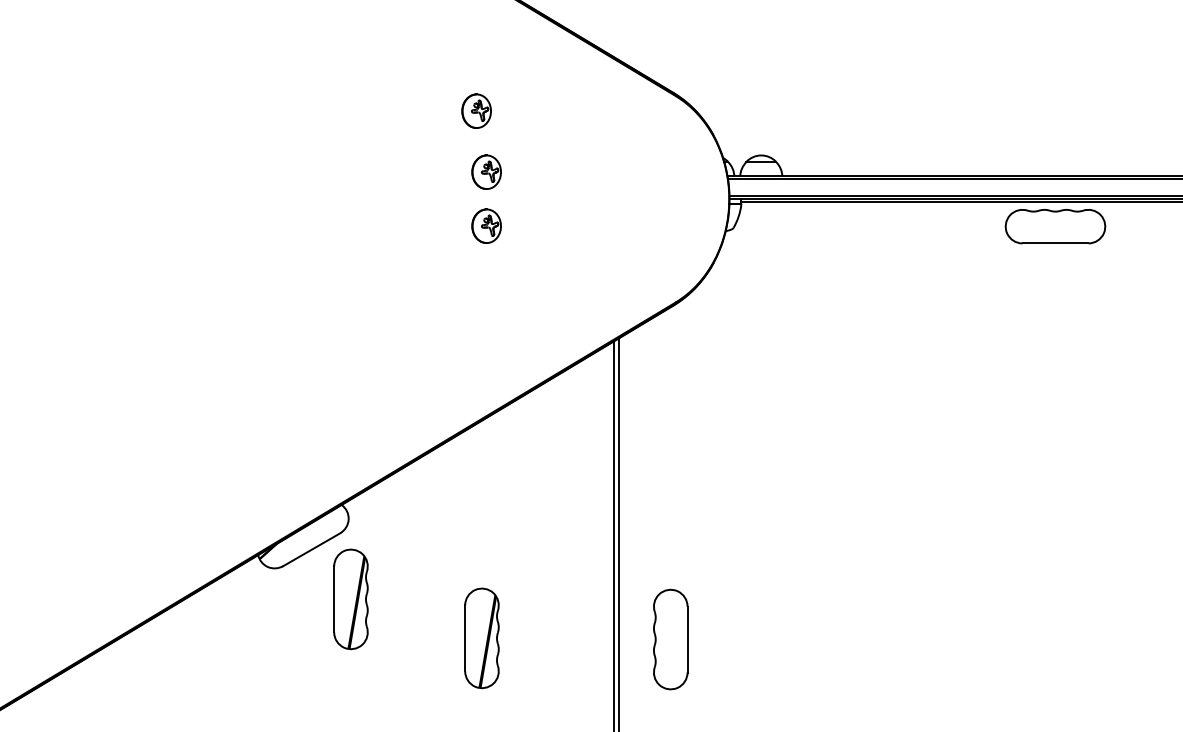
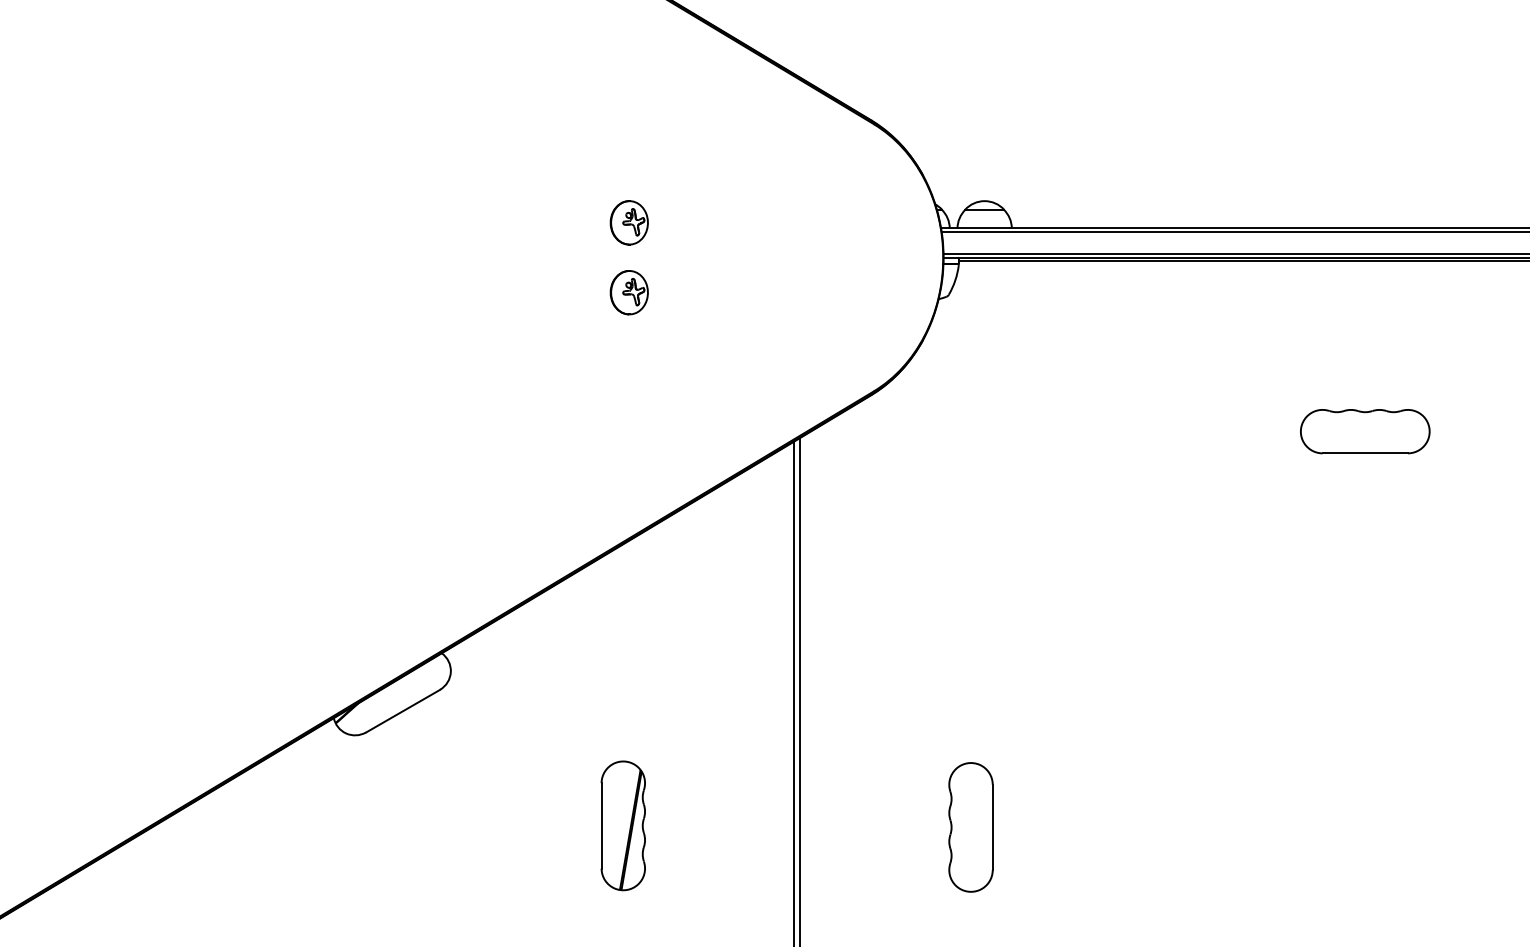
part: (476, 110) -> (616, 142), removed
part: (1055, 226) -> (1365, 431), moved
part: (350, 599) -> (453, 775), removed
part: (670, 639) -> (970, 827), moved

